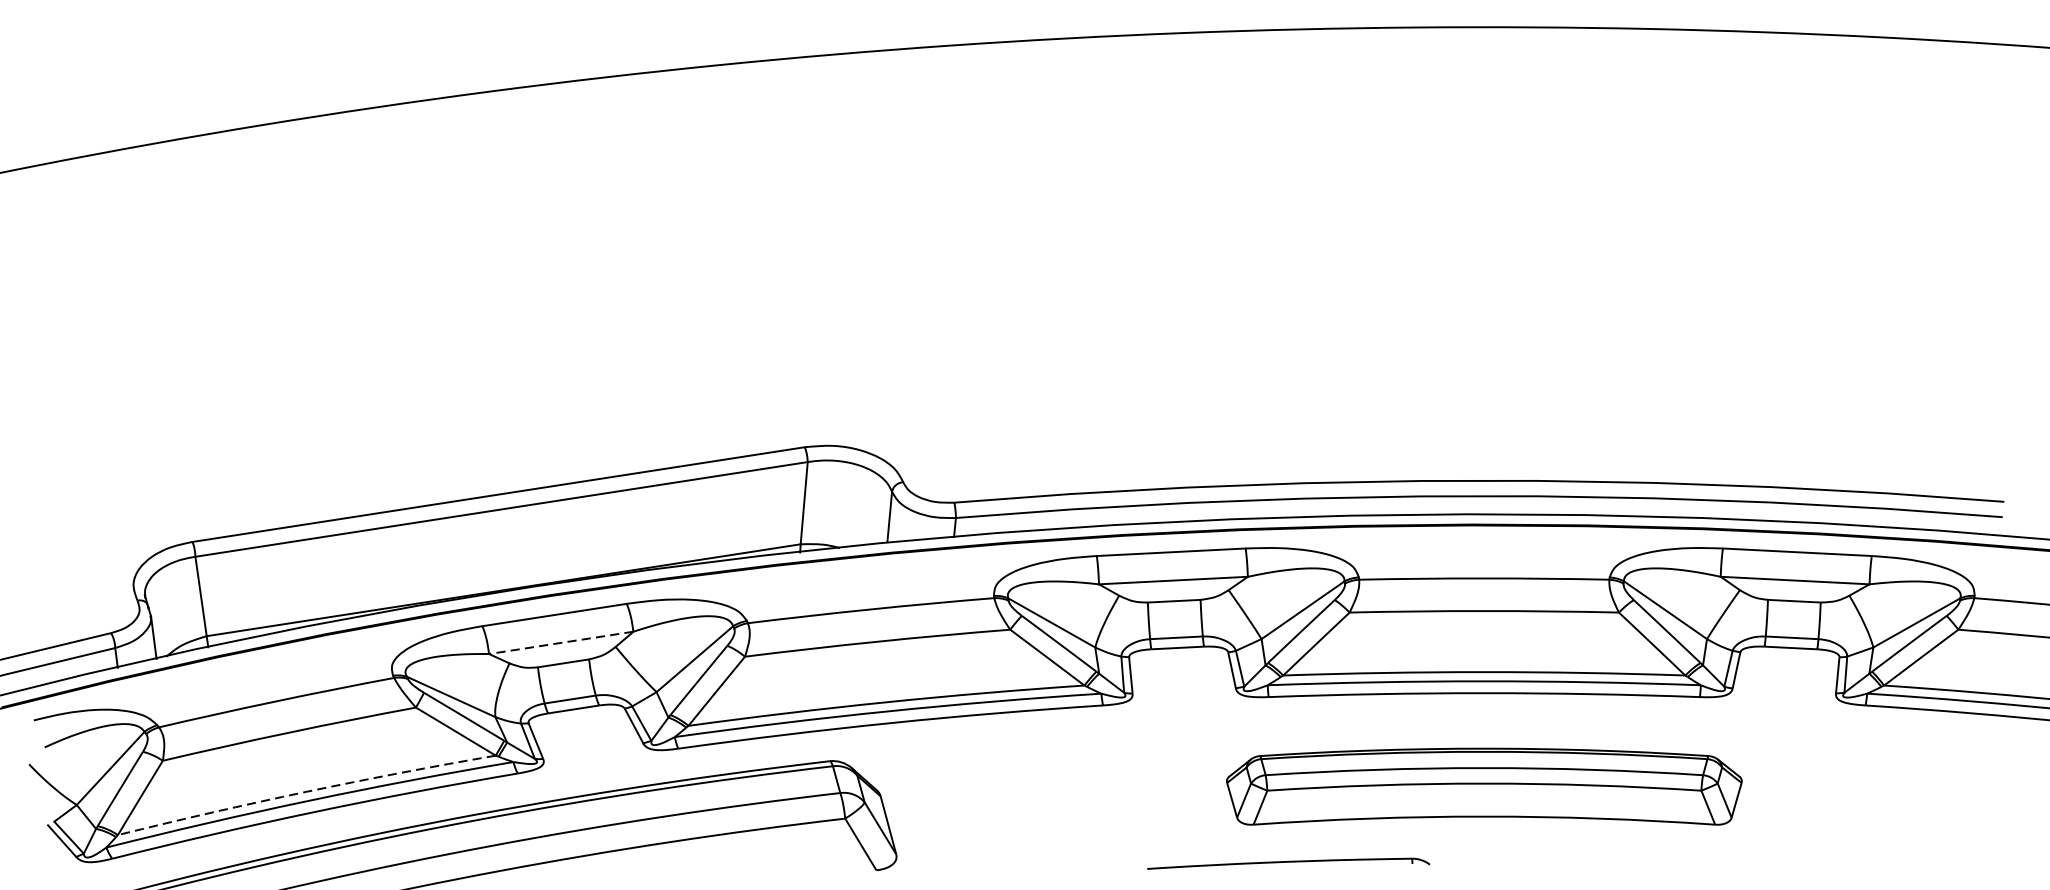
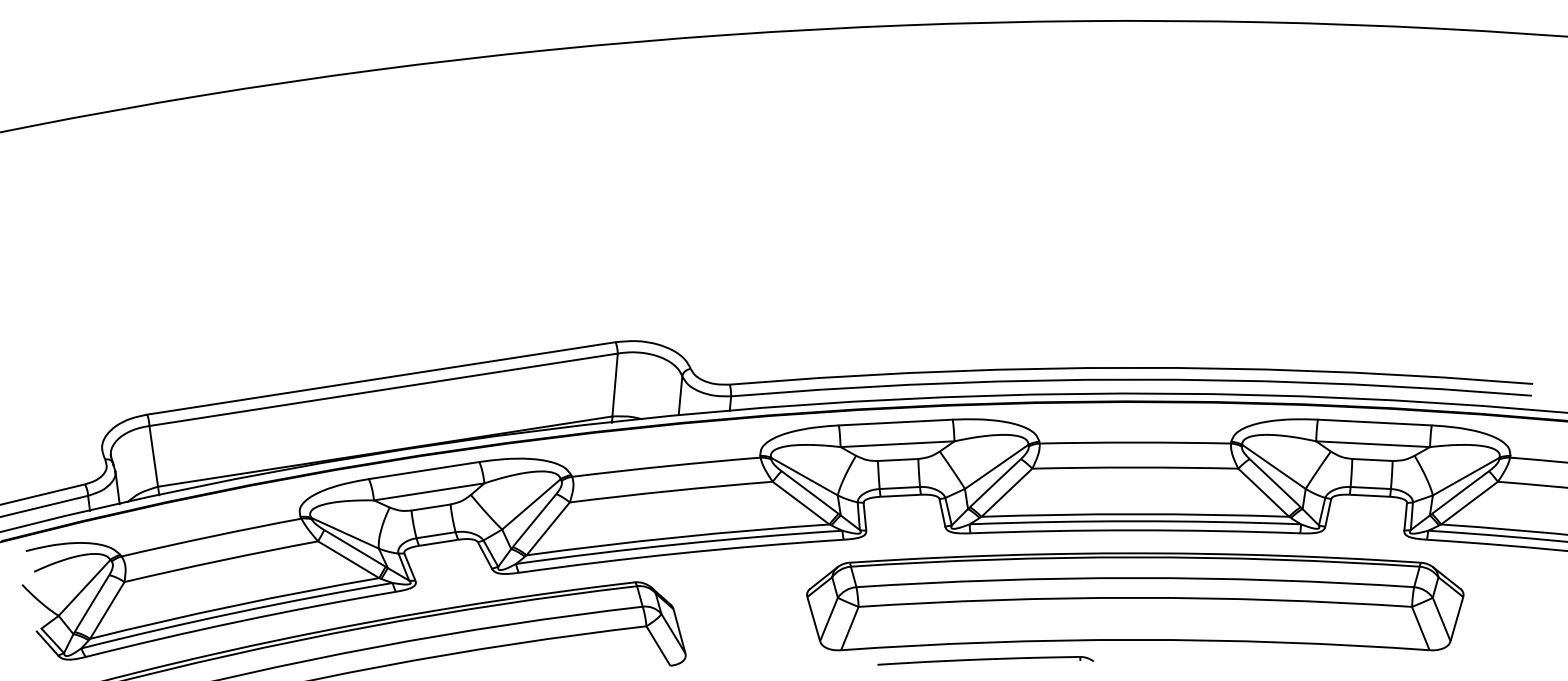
line: (561, 642) -> (429, 491), dashed -> solid
part: (1484, 786) -> (1135, 601), size x1.67
arc: (306, 791) -> (234, 605), dashed -> solid

